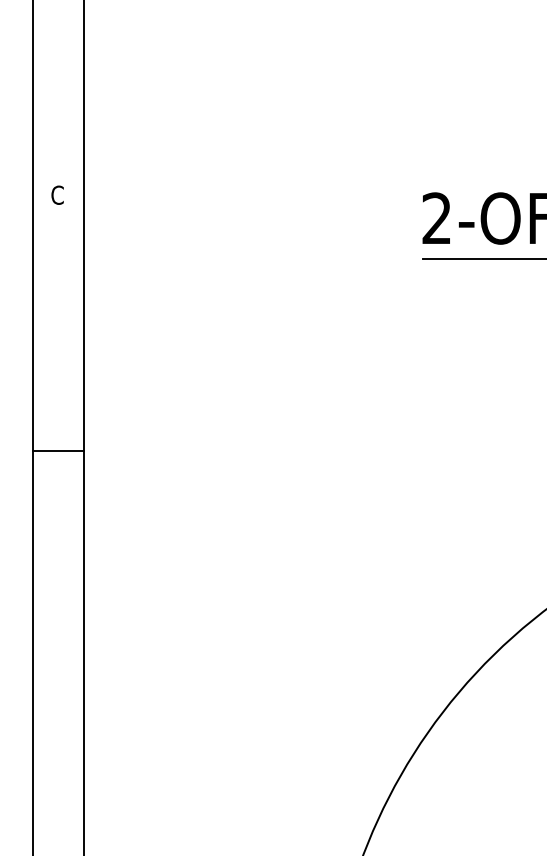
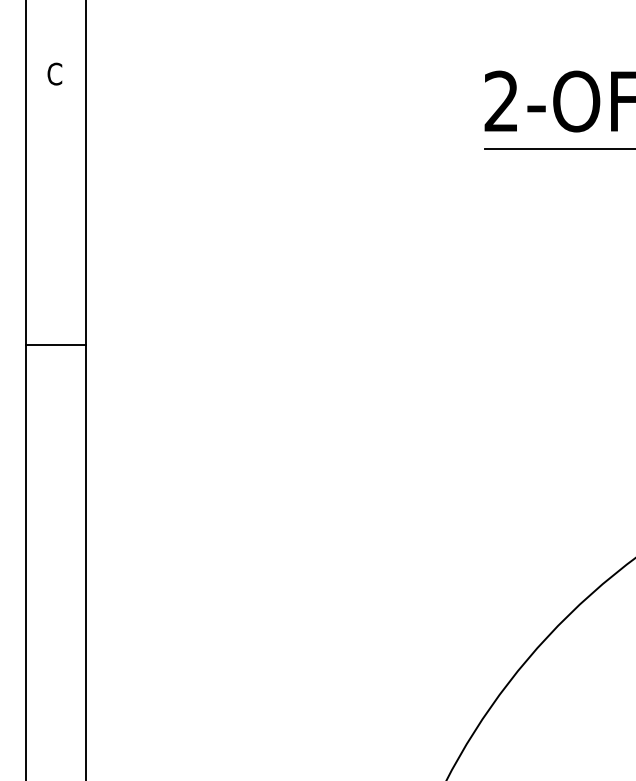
line: (58, 450) -> (55, 344), moved

